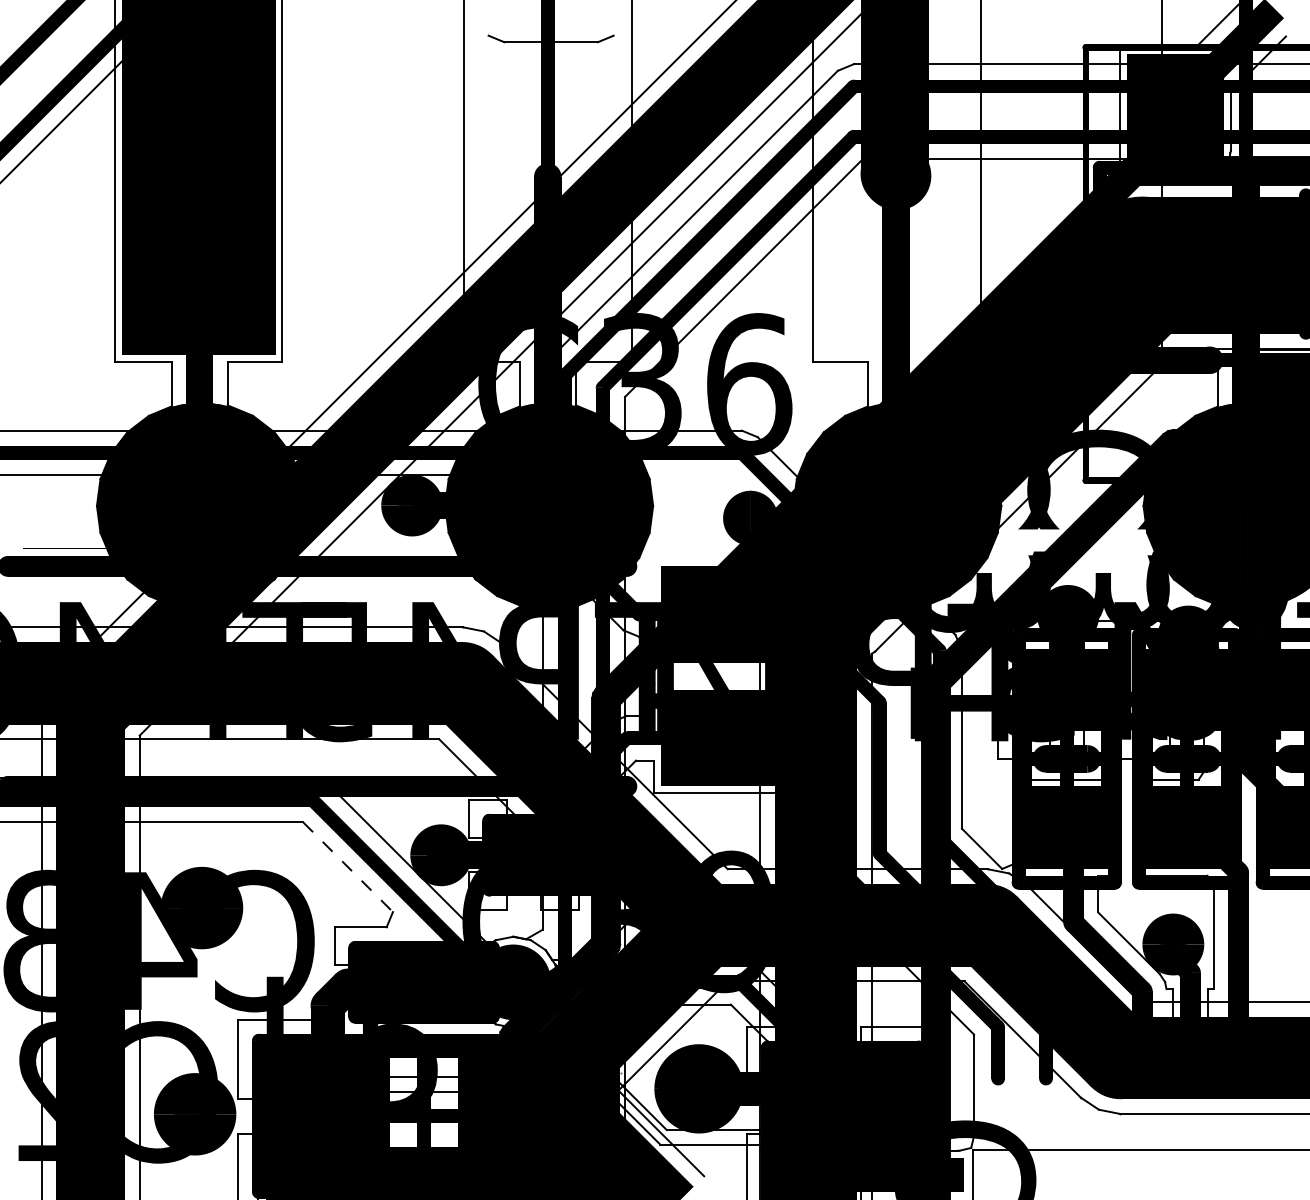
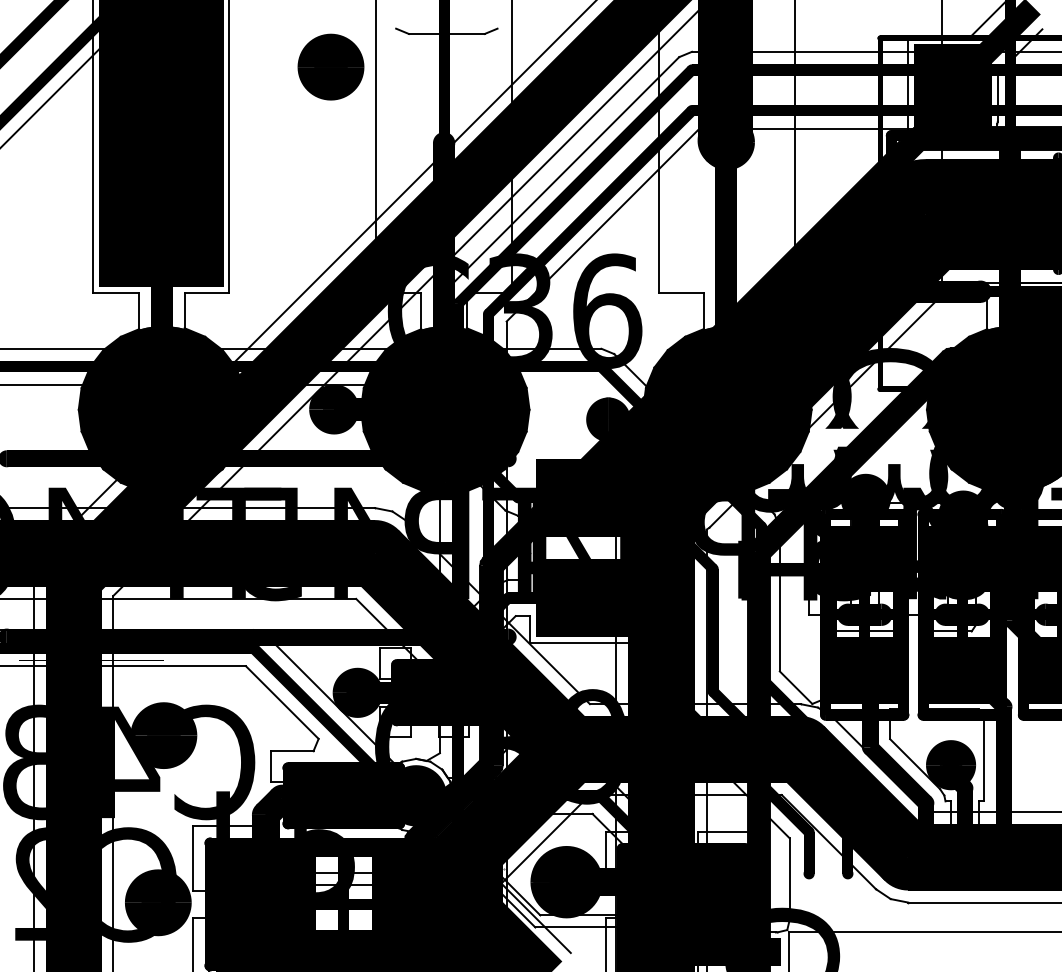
part: (408, 83) -> (331, 67), added
line: (348, 867) -> (282, 702), dashed -> solid

